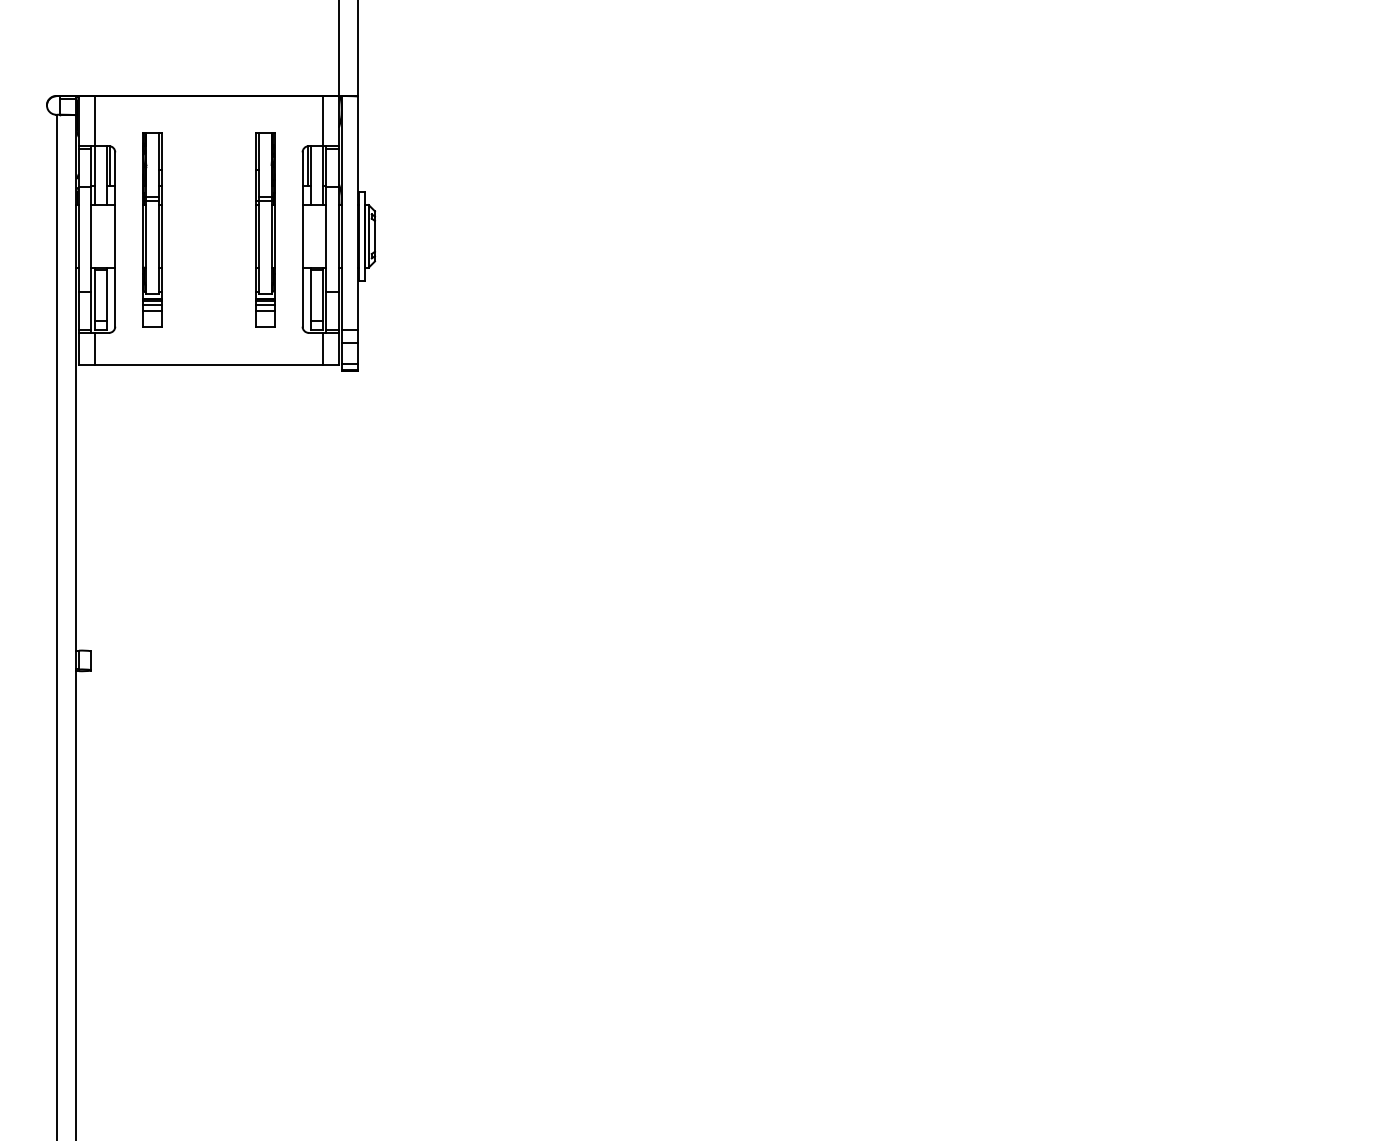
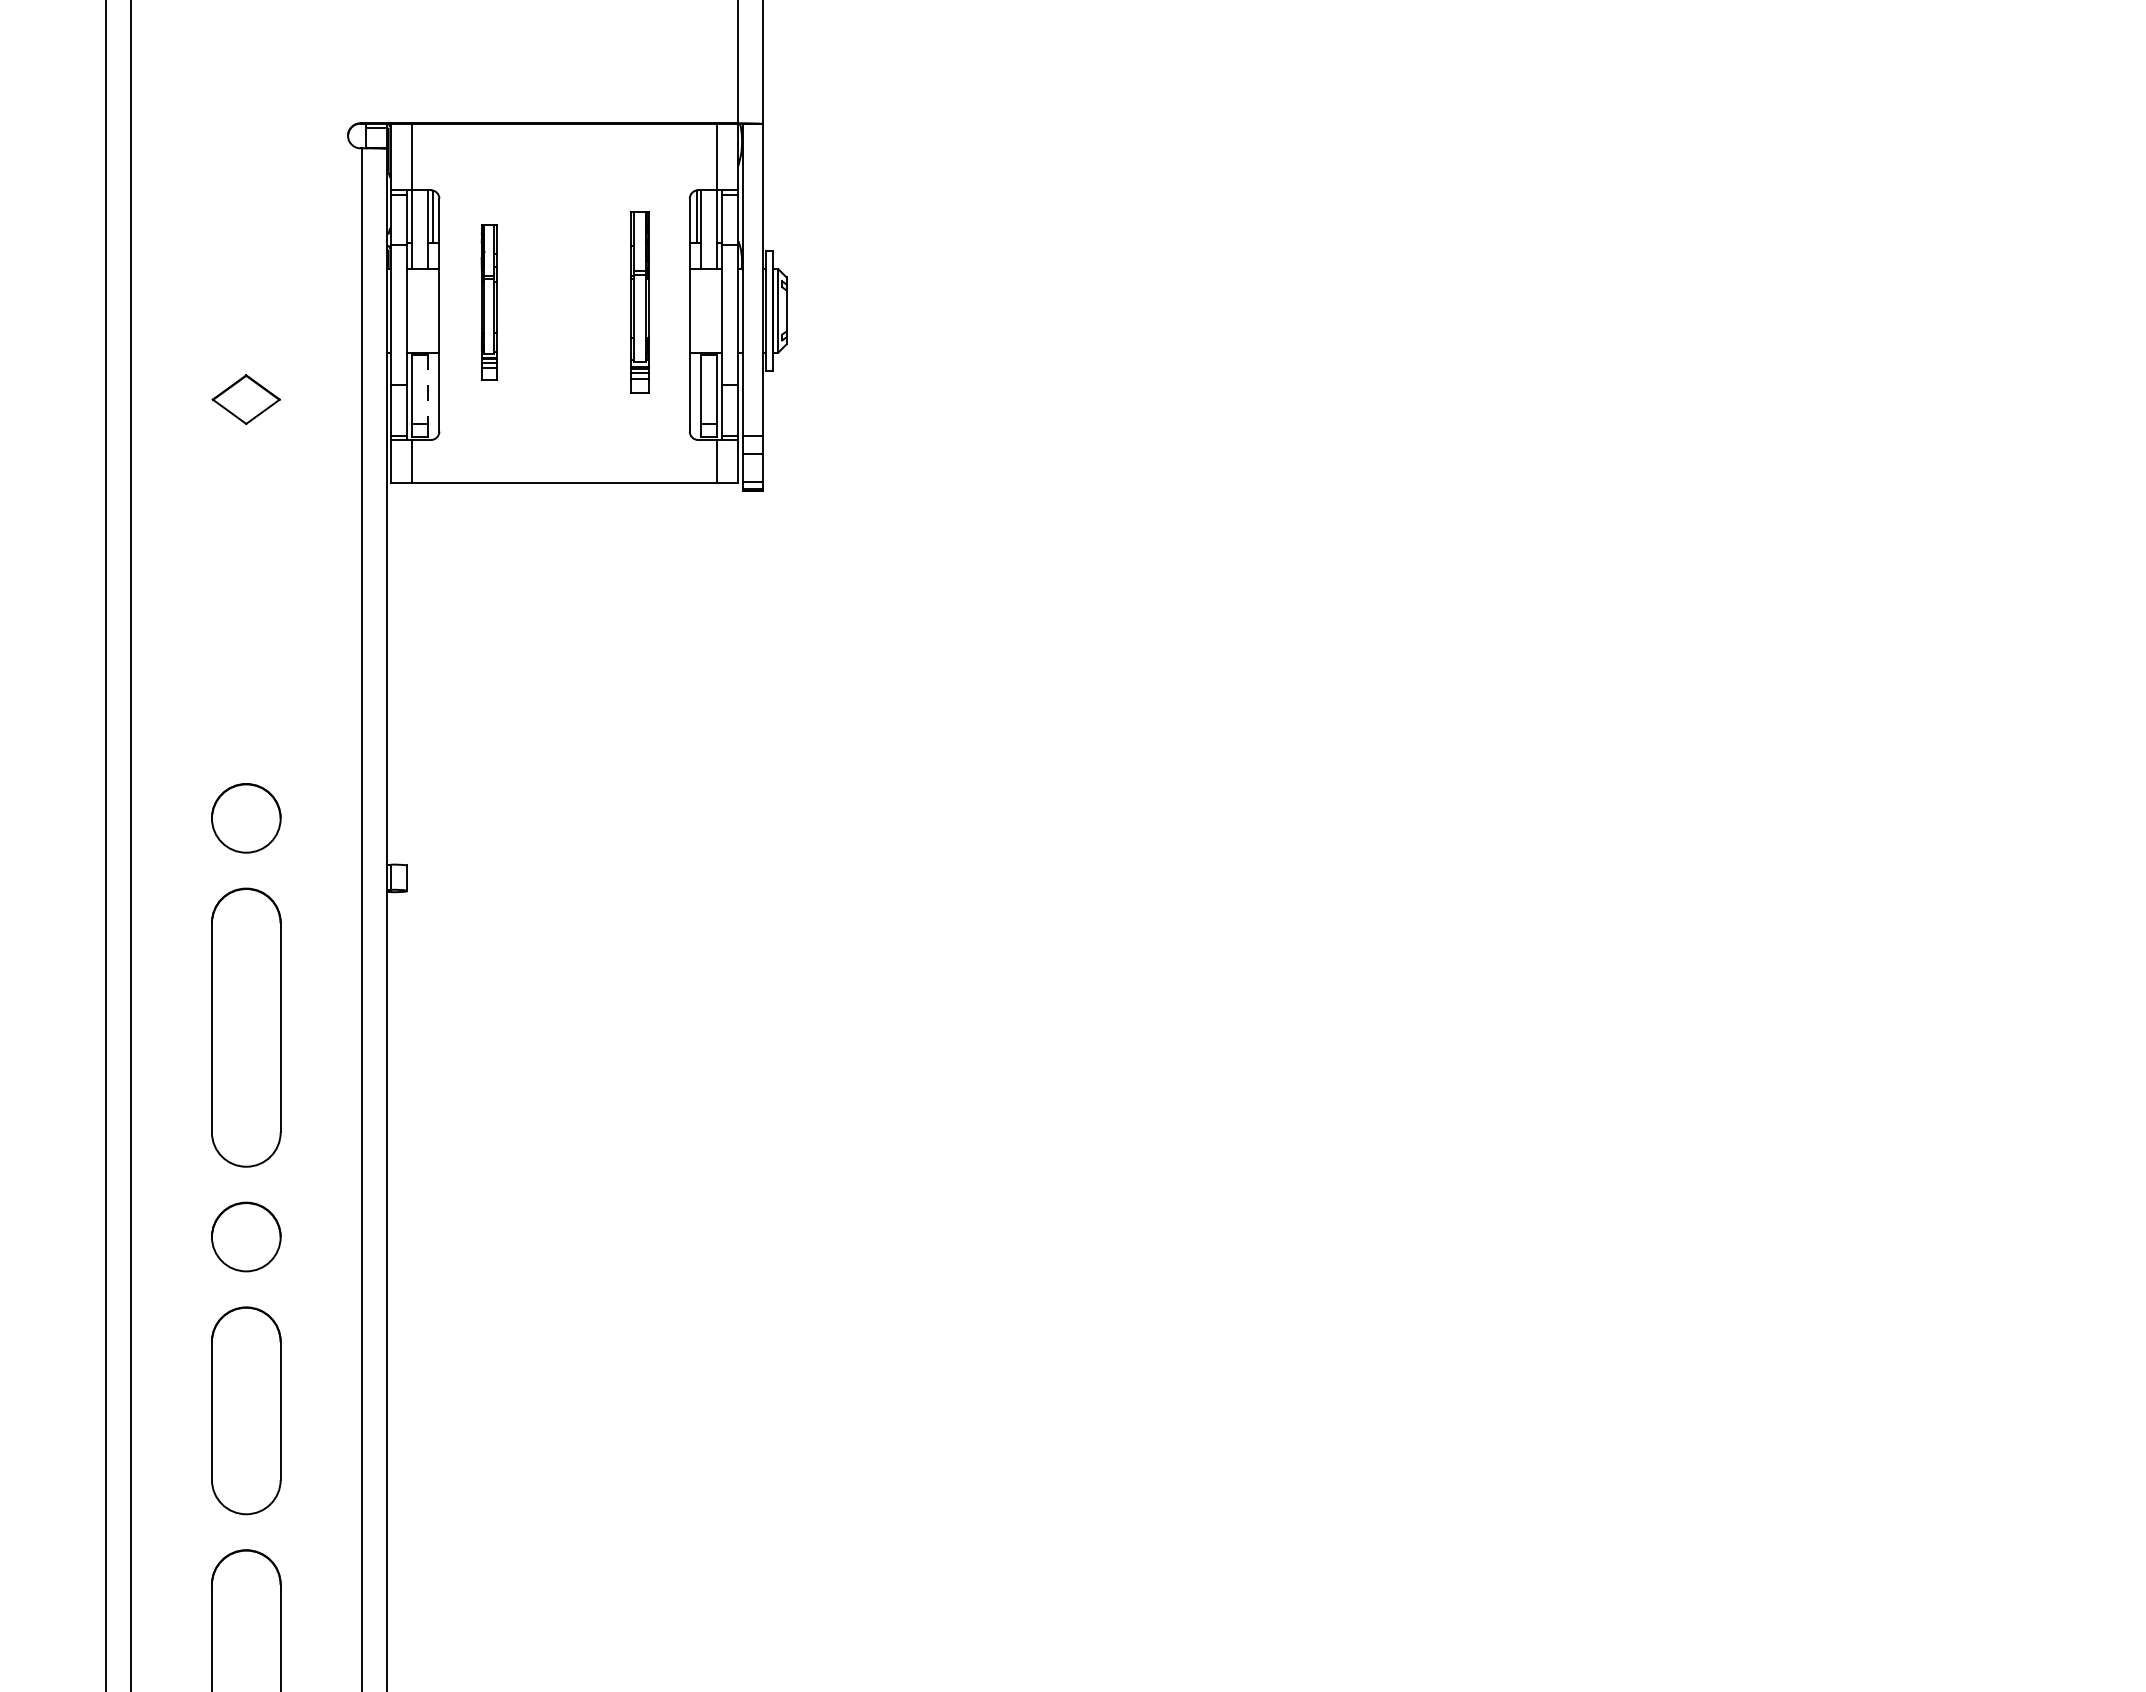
part: (152, 230) -> (488, 302), size x0.6
part: (264, 230) -> (639, 302), size x0.7
line: (107, 295) -> (428, 390), solid -> dashed

